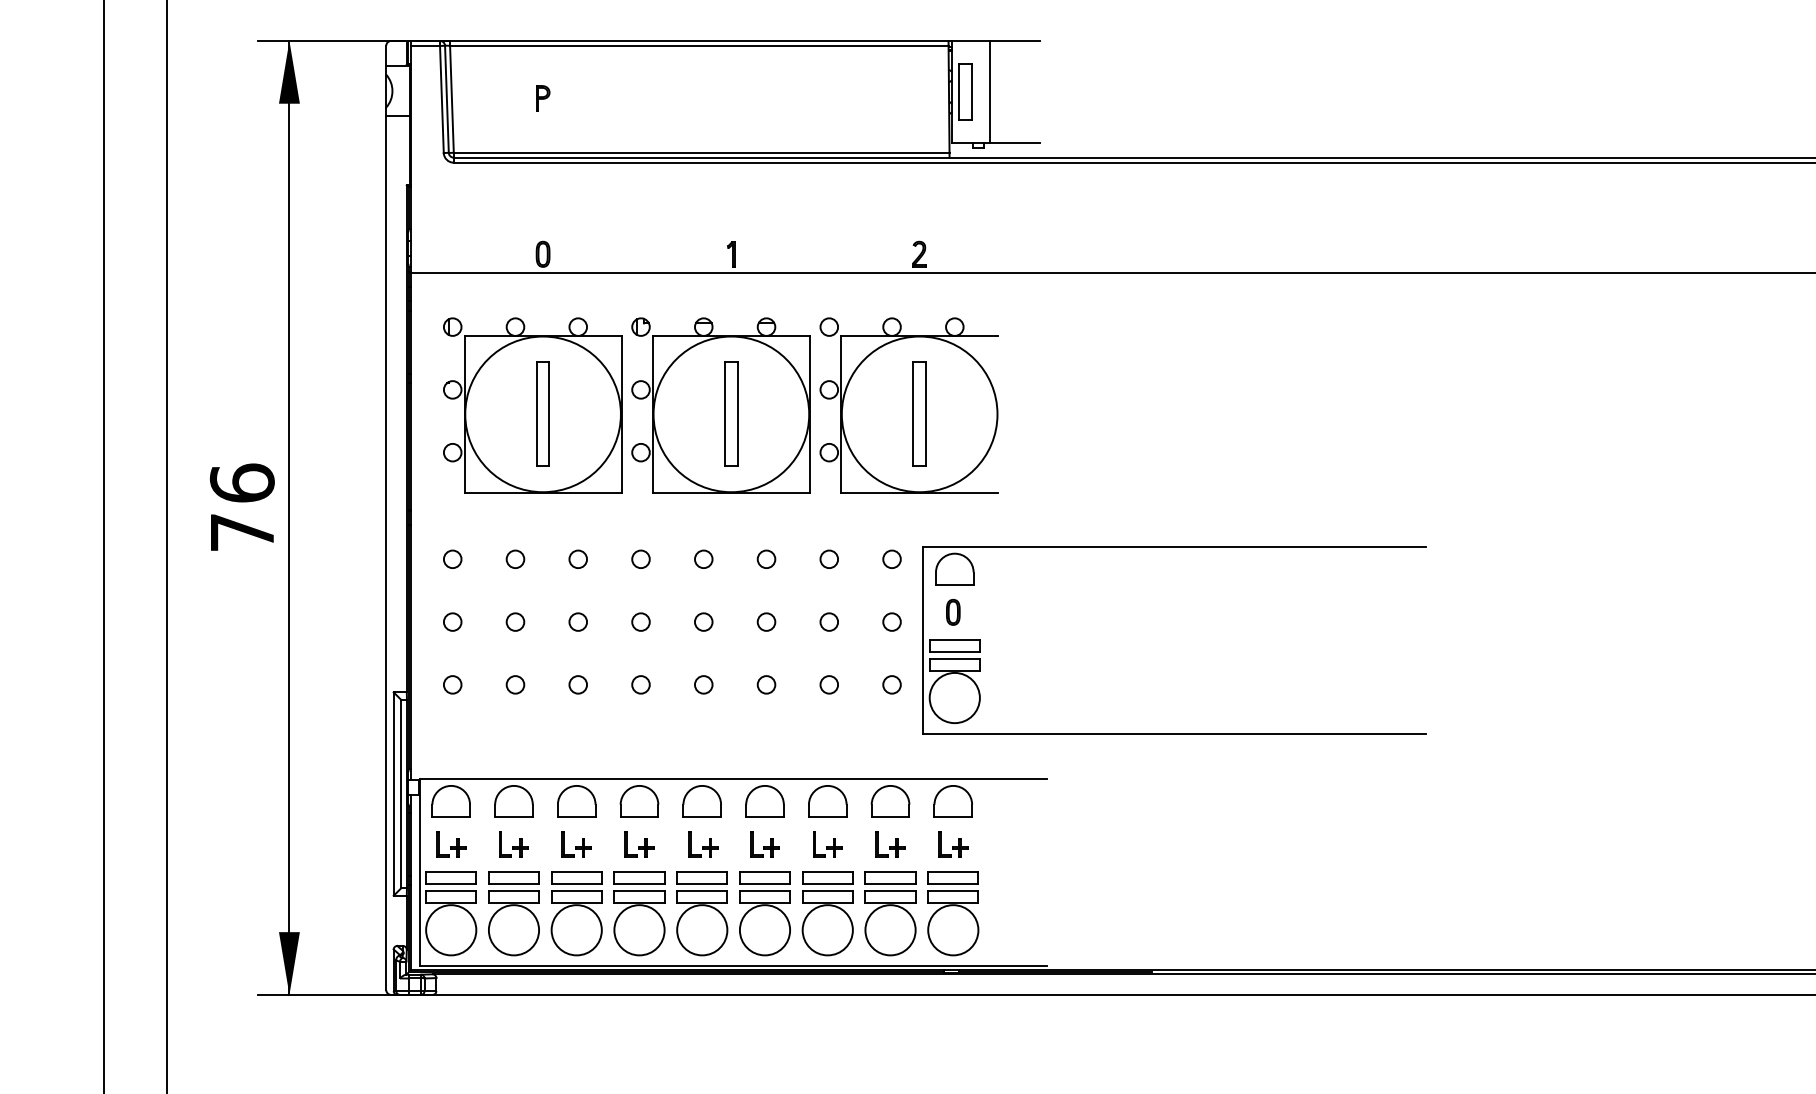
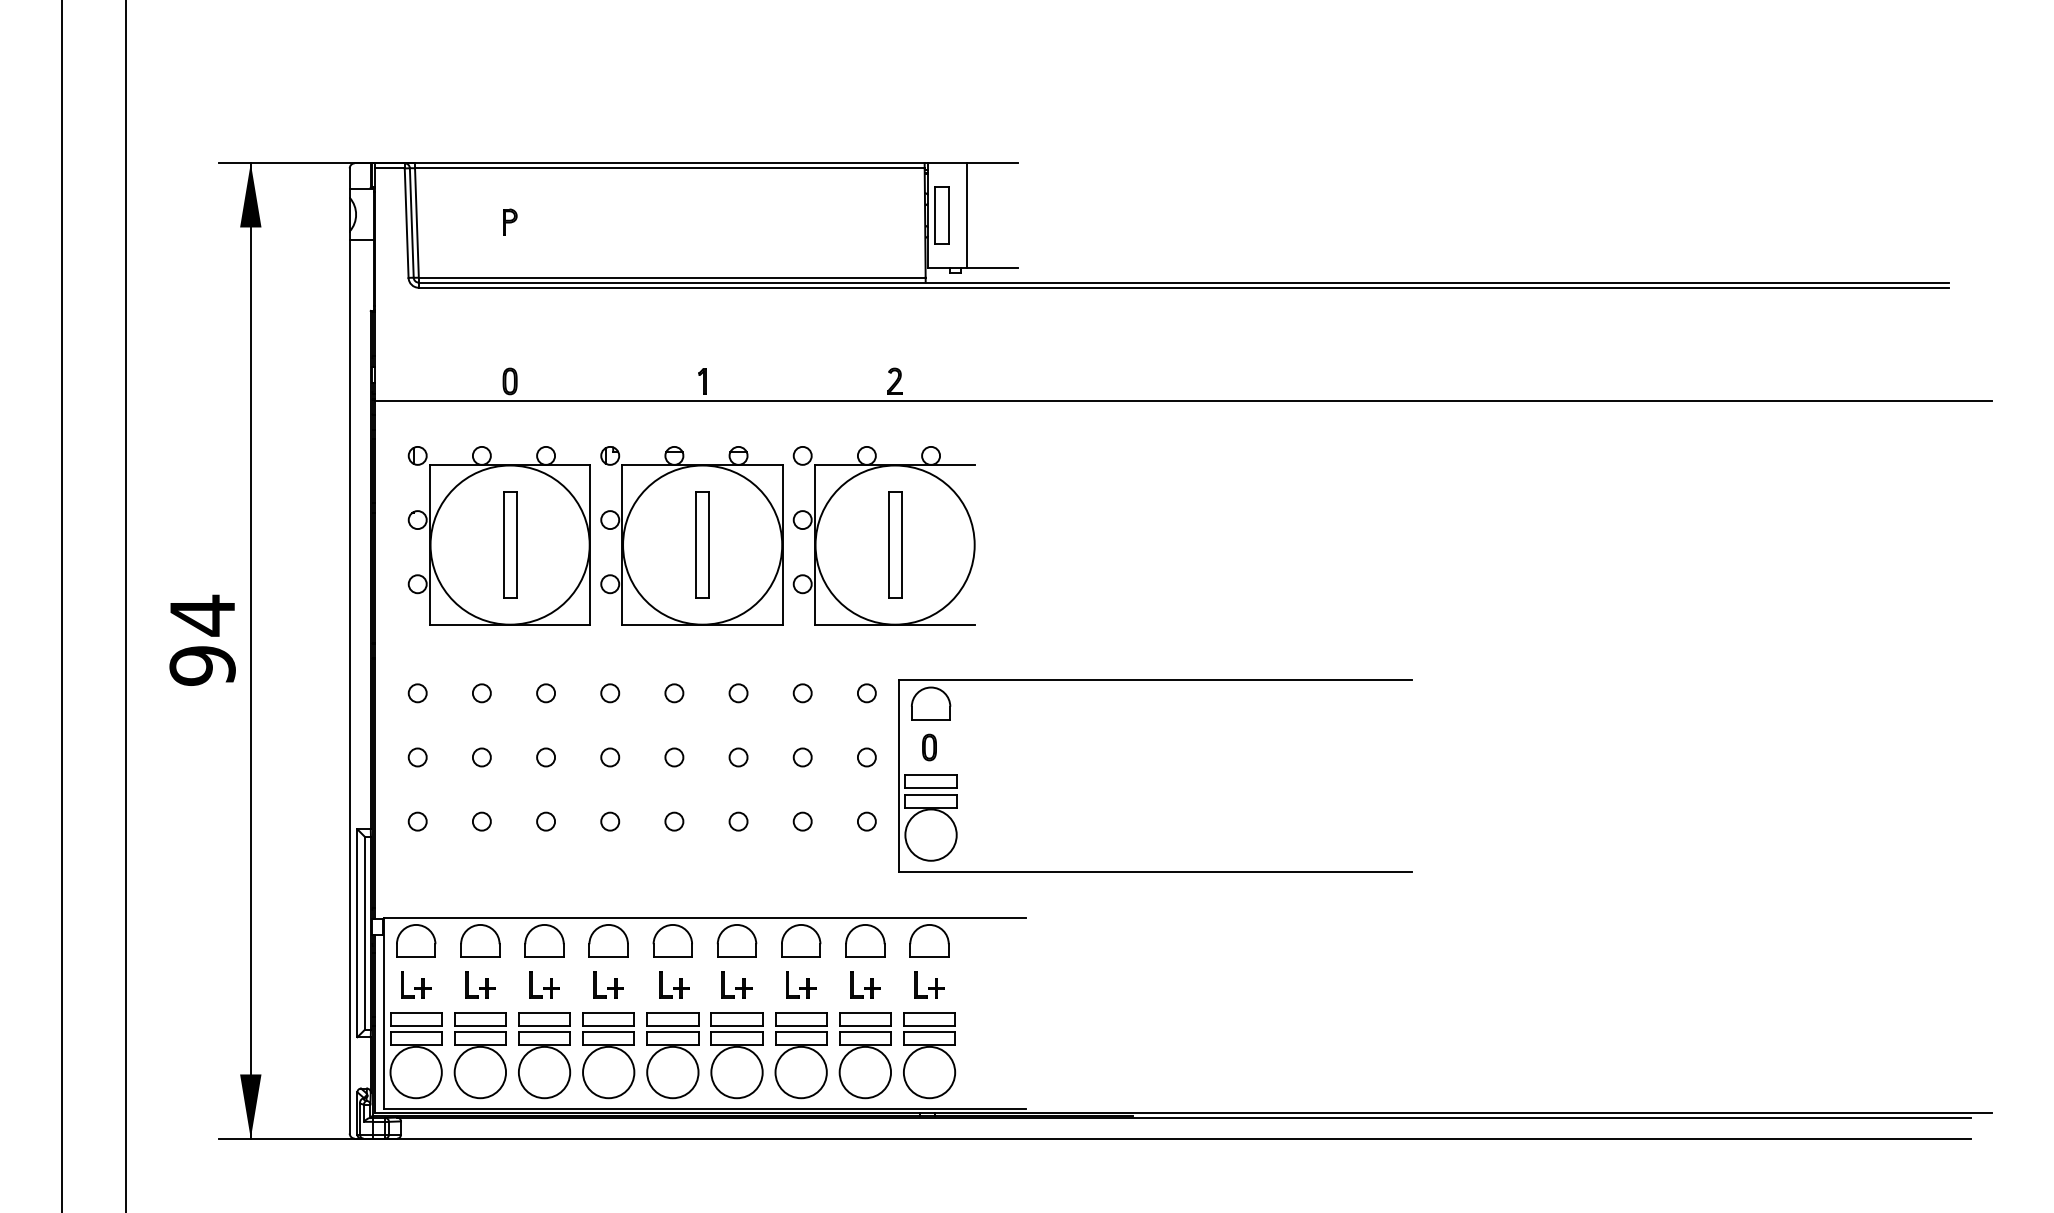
text: (242, 506) -> (202, 639), 76 -> 94

